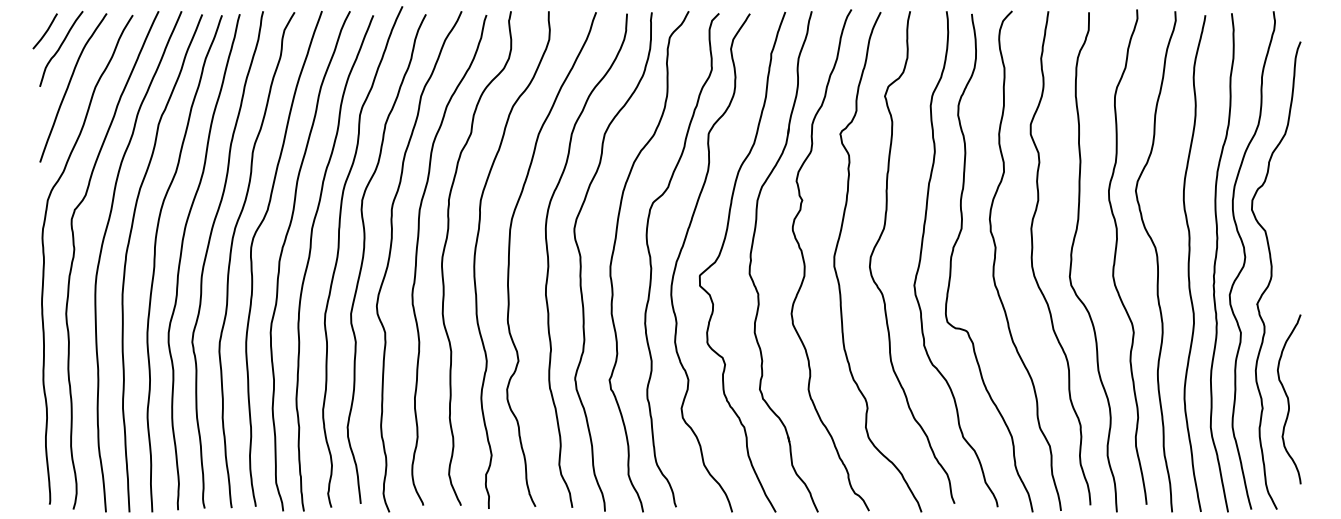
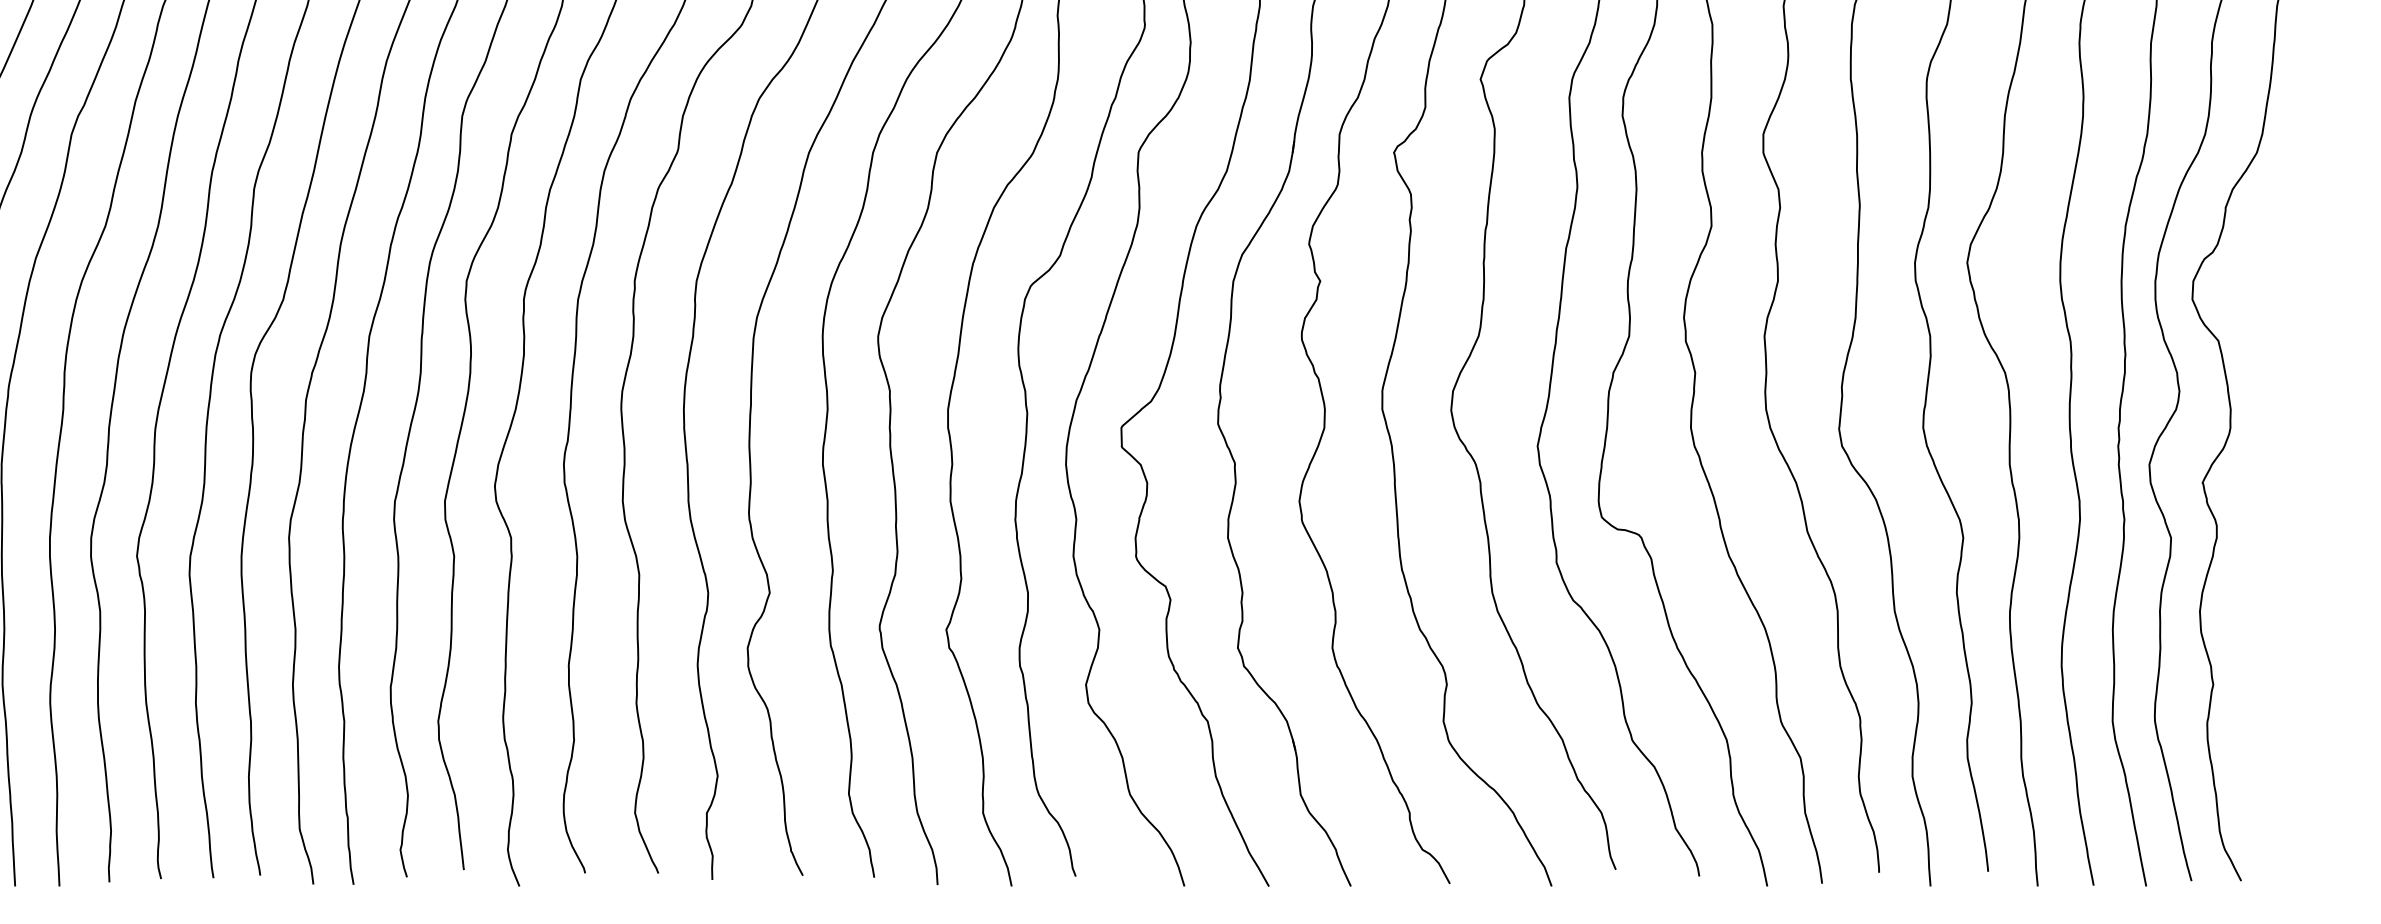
curve: (1289, 399) -> (2265, 667), removed

